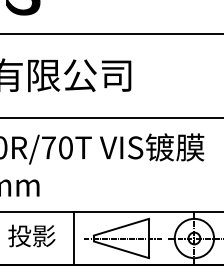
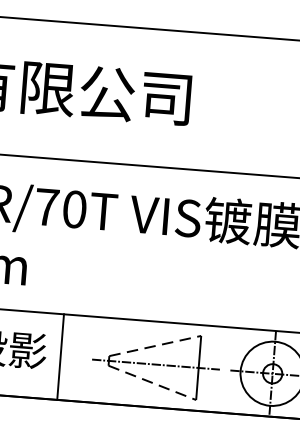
line: (121, 227) -> (155, 346), solid -> dashed
line: (74, 238) -> (60, 357), moved
line: (121, 249) -> (152, 382), solid -> dashed

